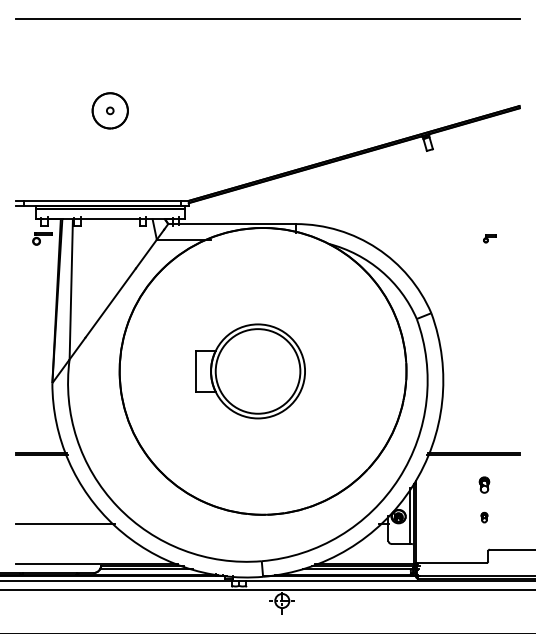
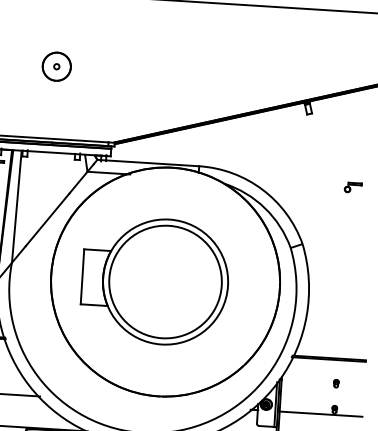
part: (489, 238) -> (352, 187), size x1.67
part: (250, 371) -> (155, 281), size x1.67
part: (484, 484) -> (336, 383), size x0.62
line: (466, 524) -> (320, 414), added

